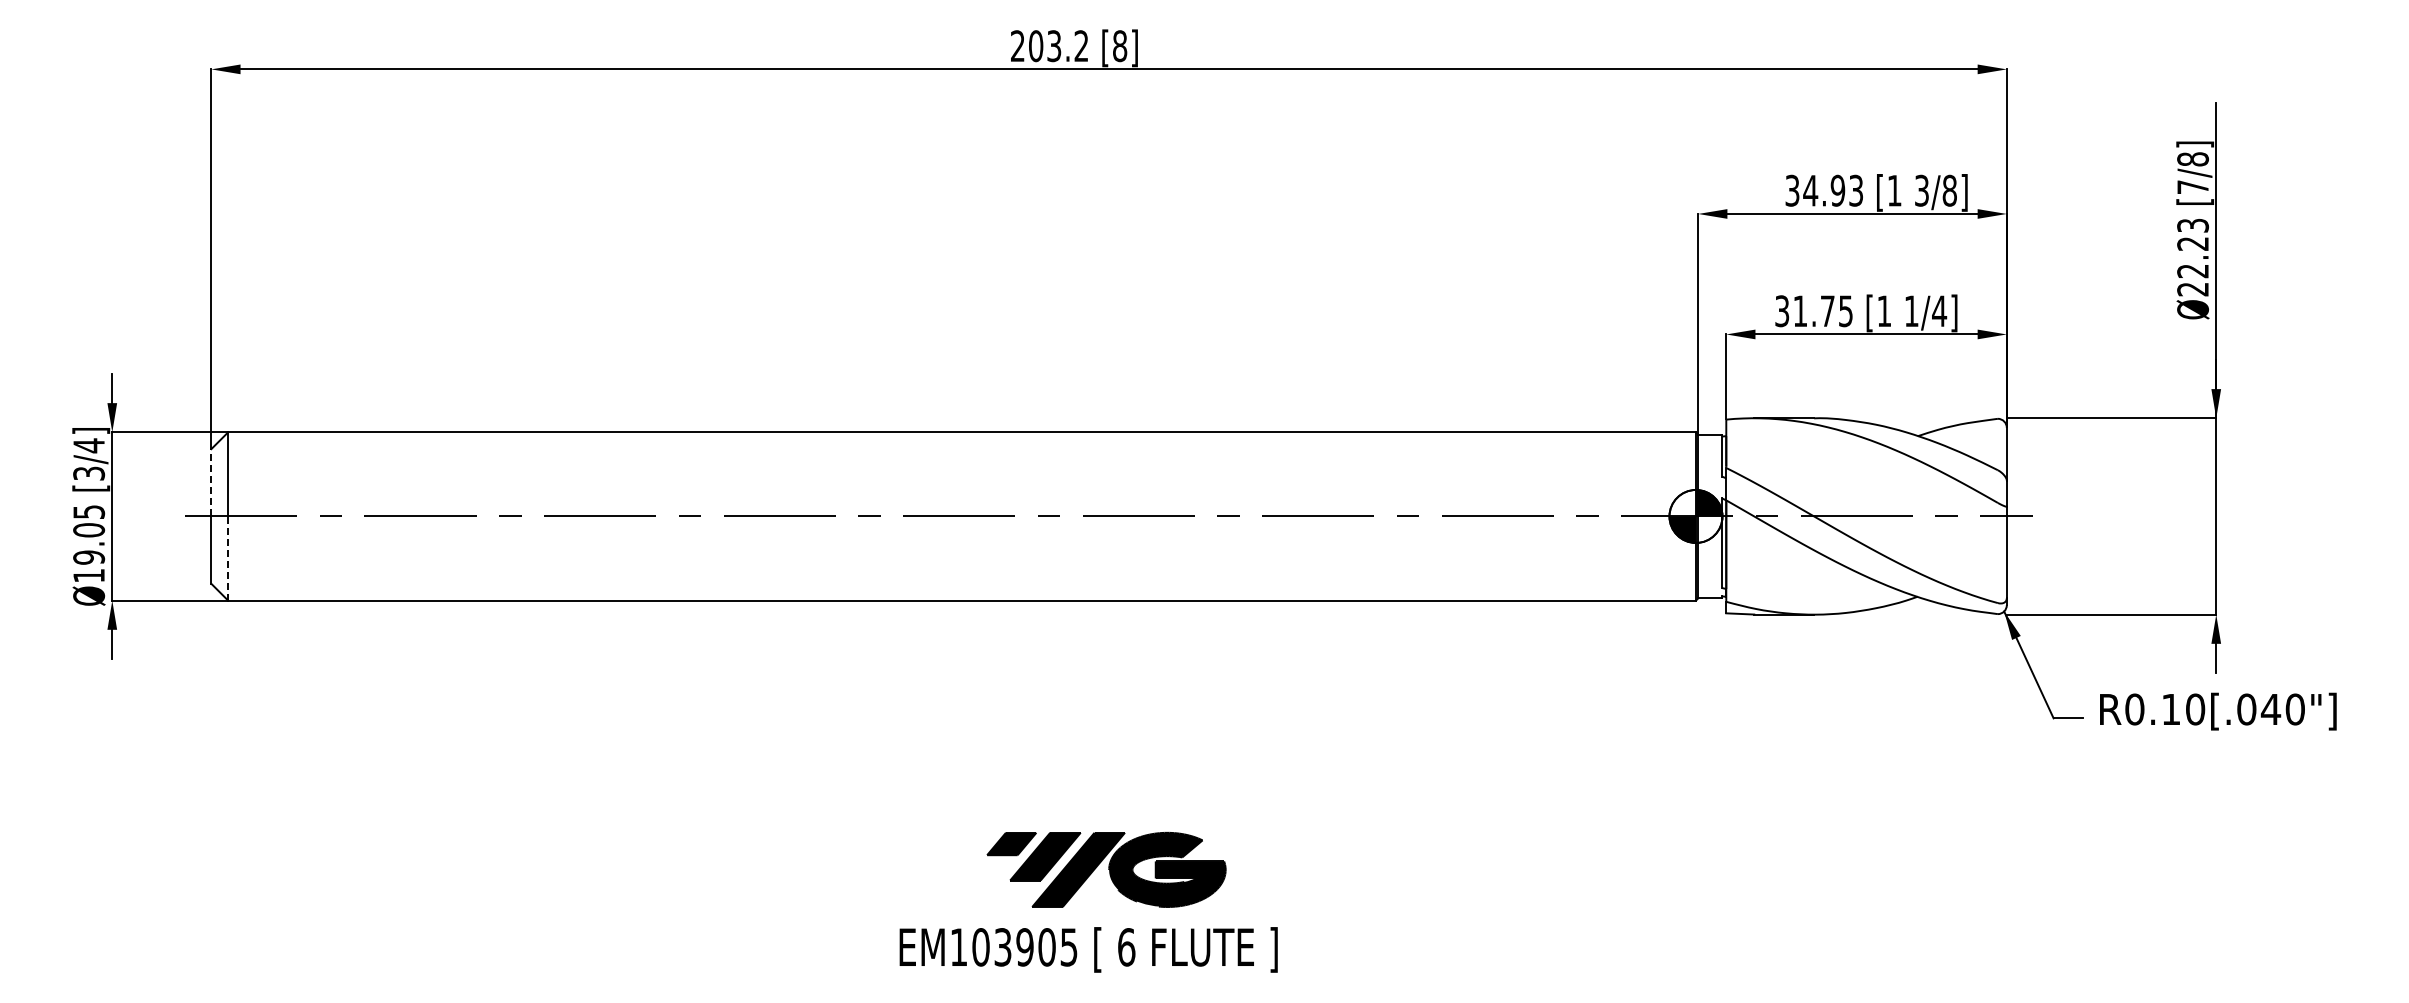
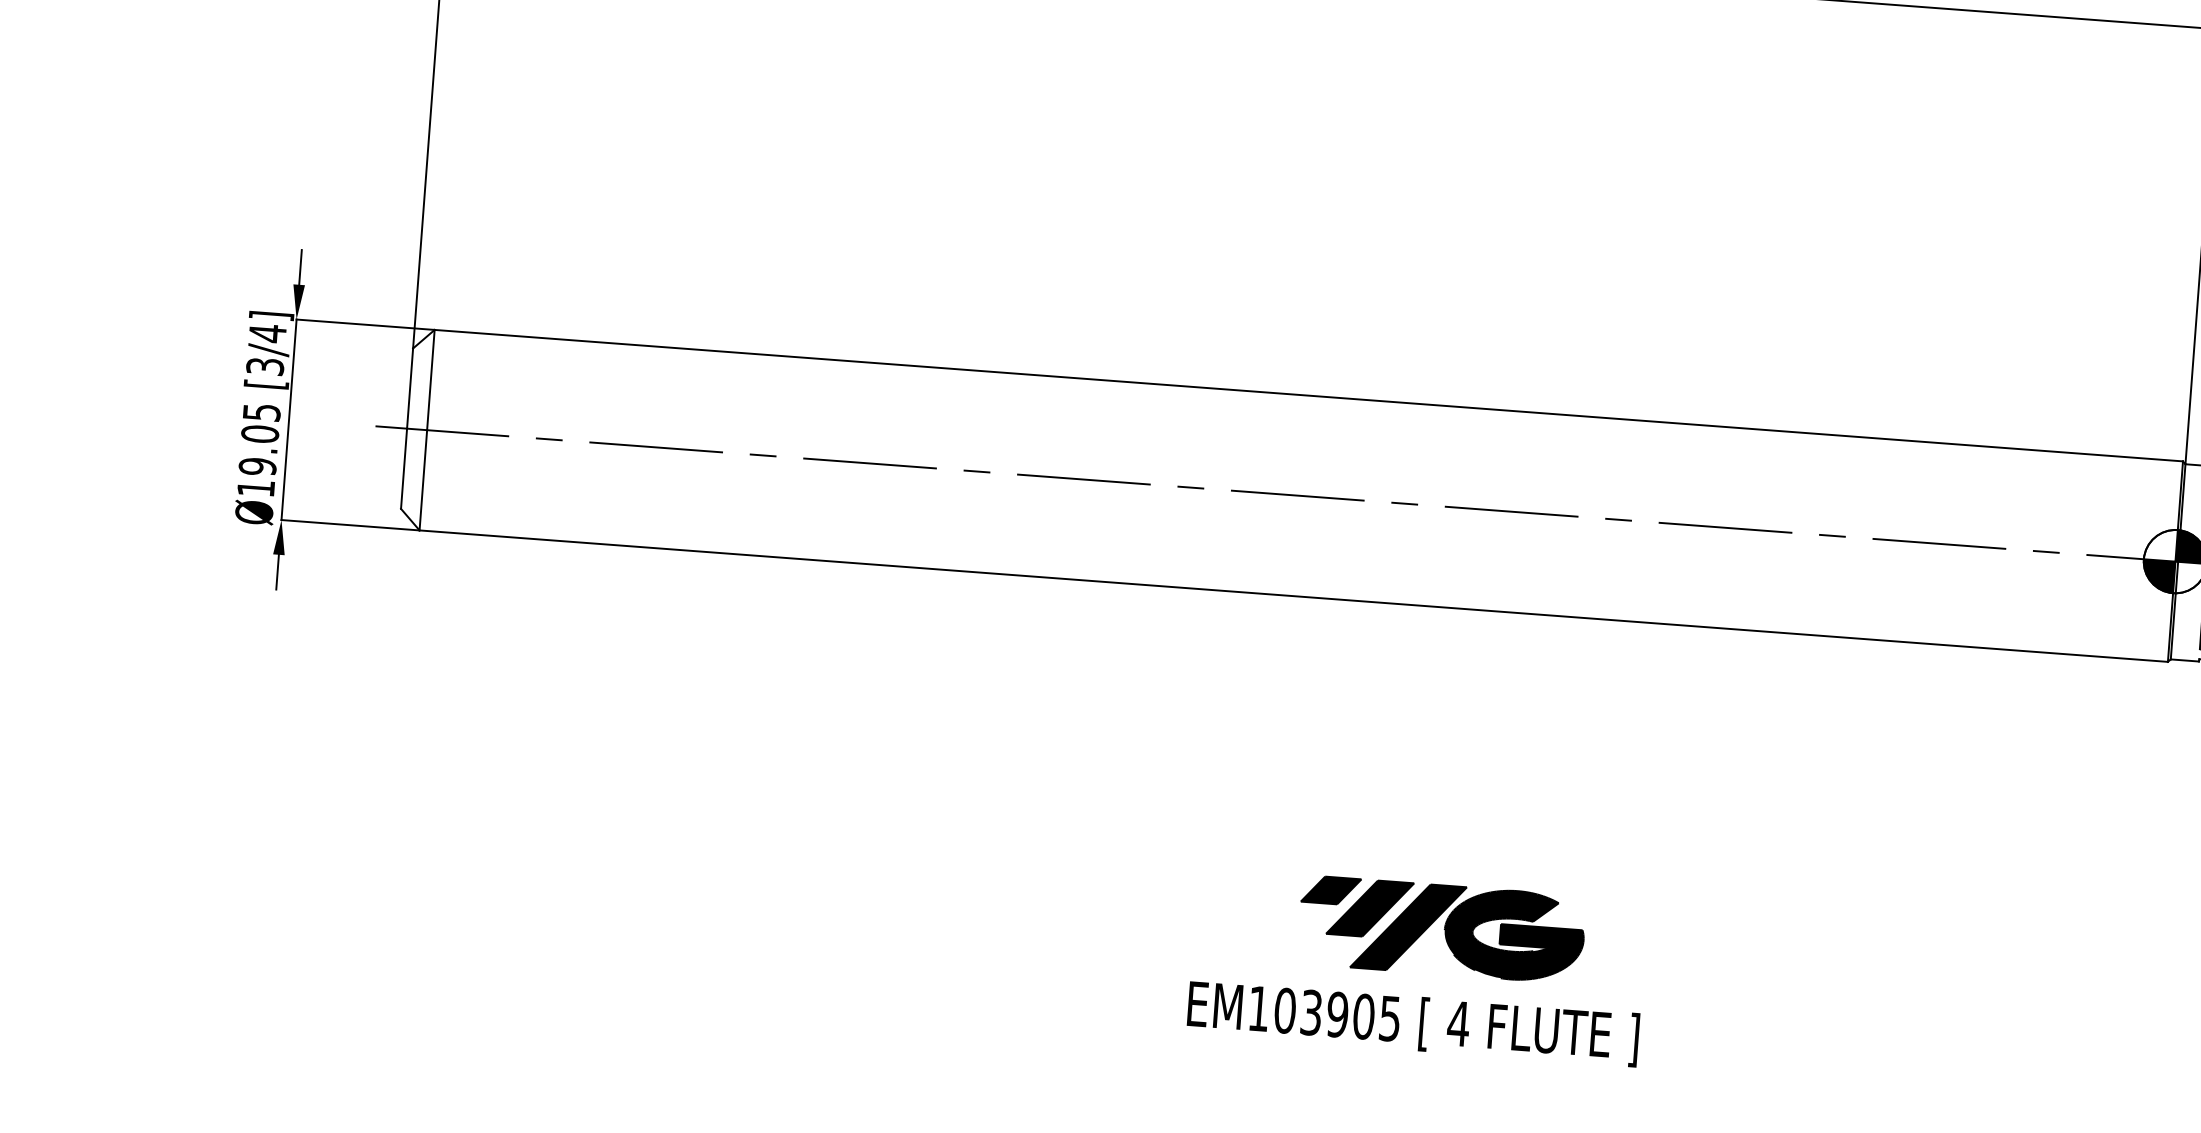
line: (211, 482) -> (410, 388), dashed -> solid
line: (228, 558) -> (423, 480), dashed -> solid
text: (1126, 947) -> (1458, 1024), 6 -> 4

